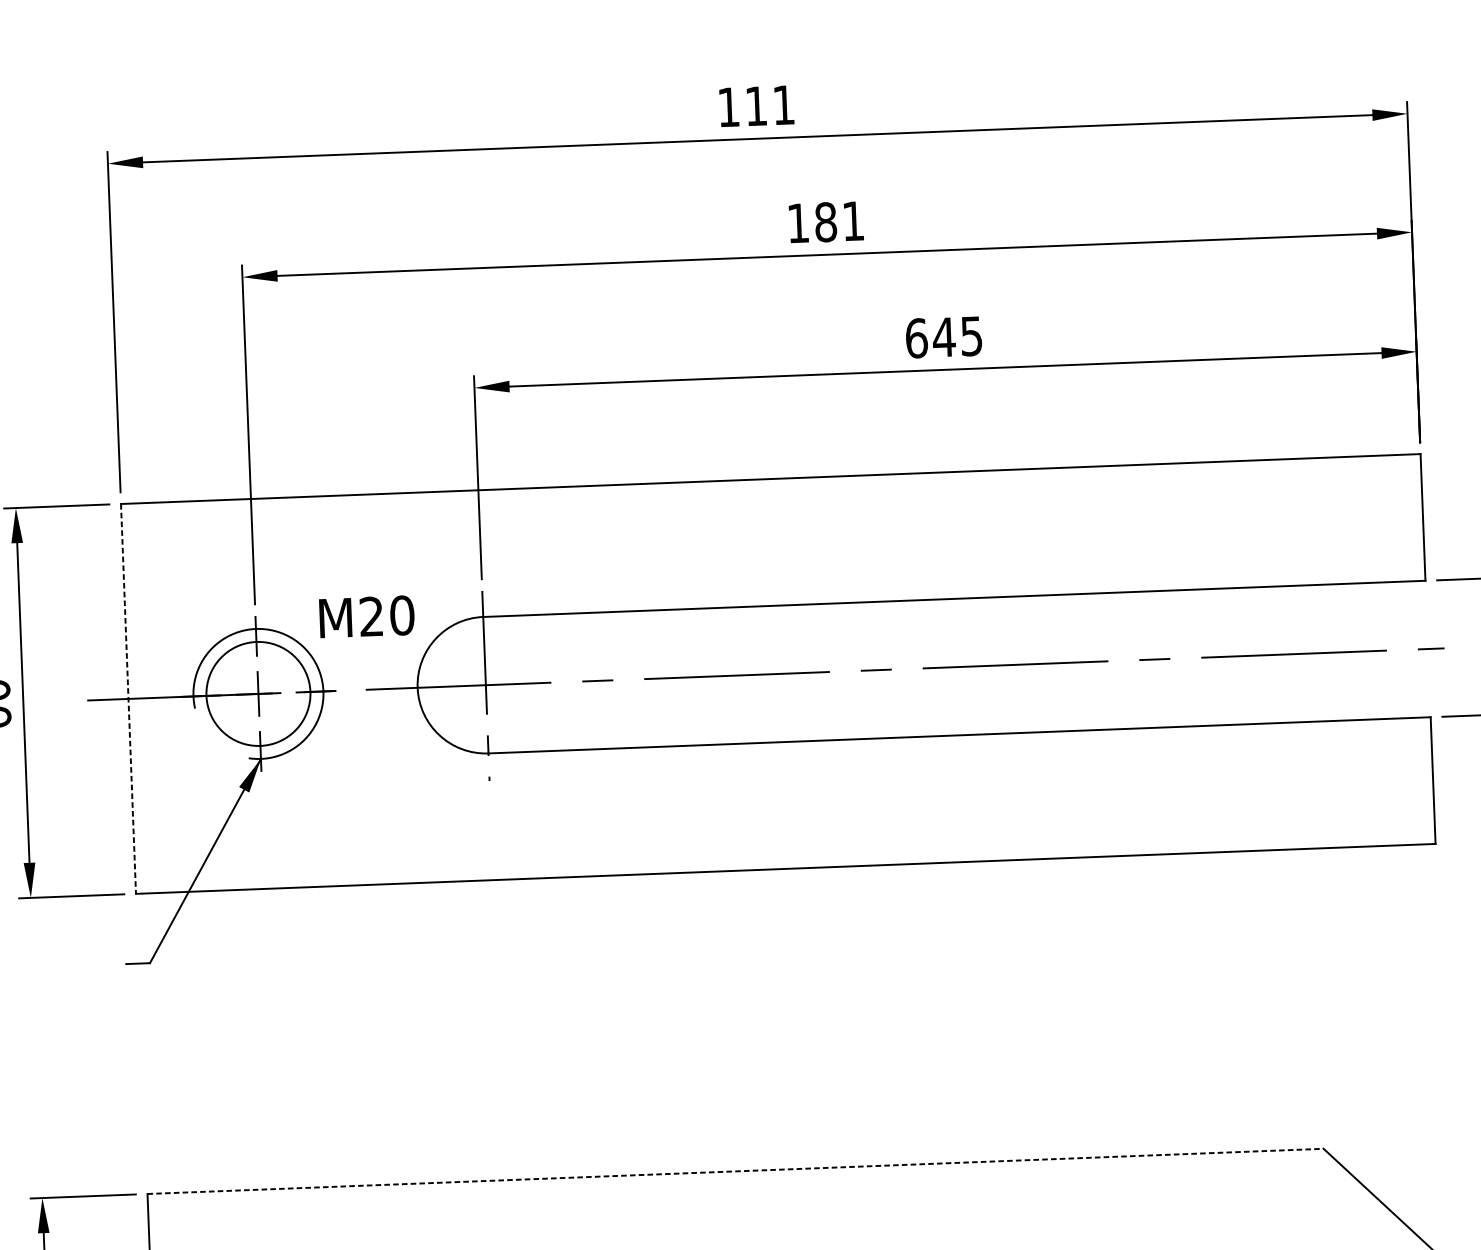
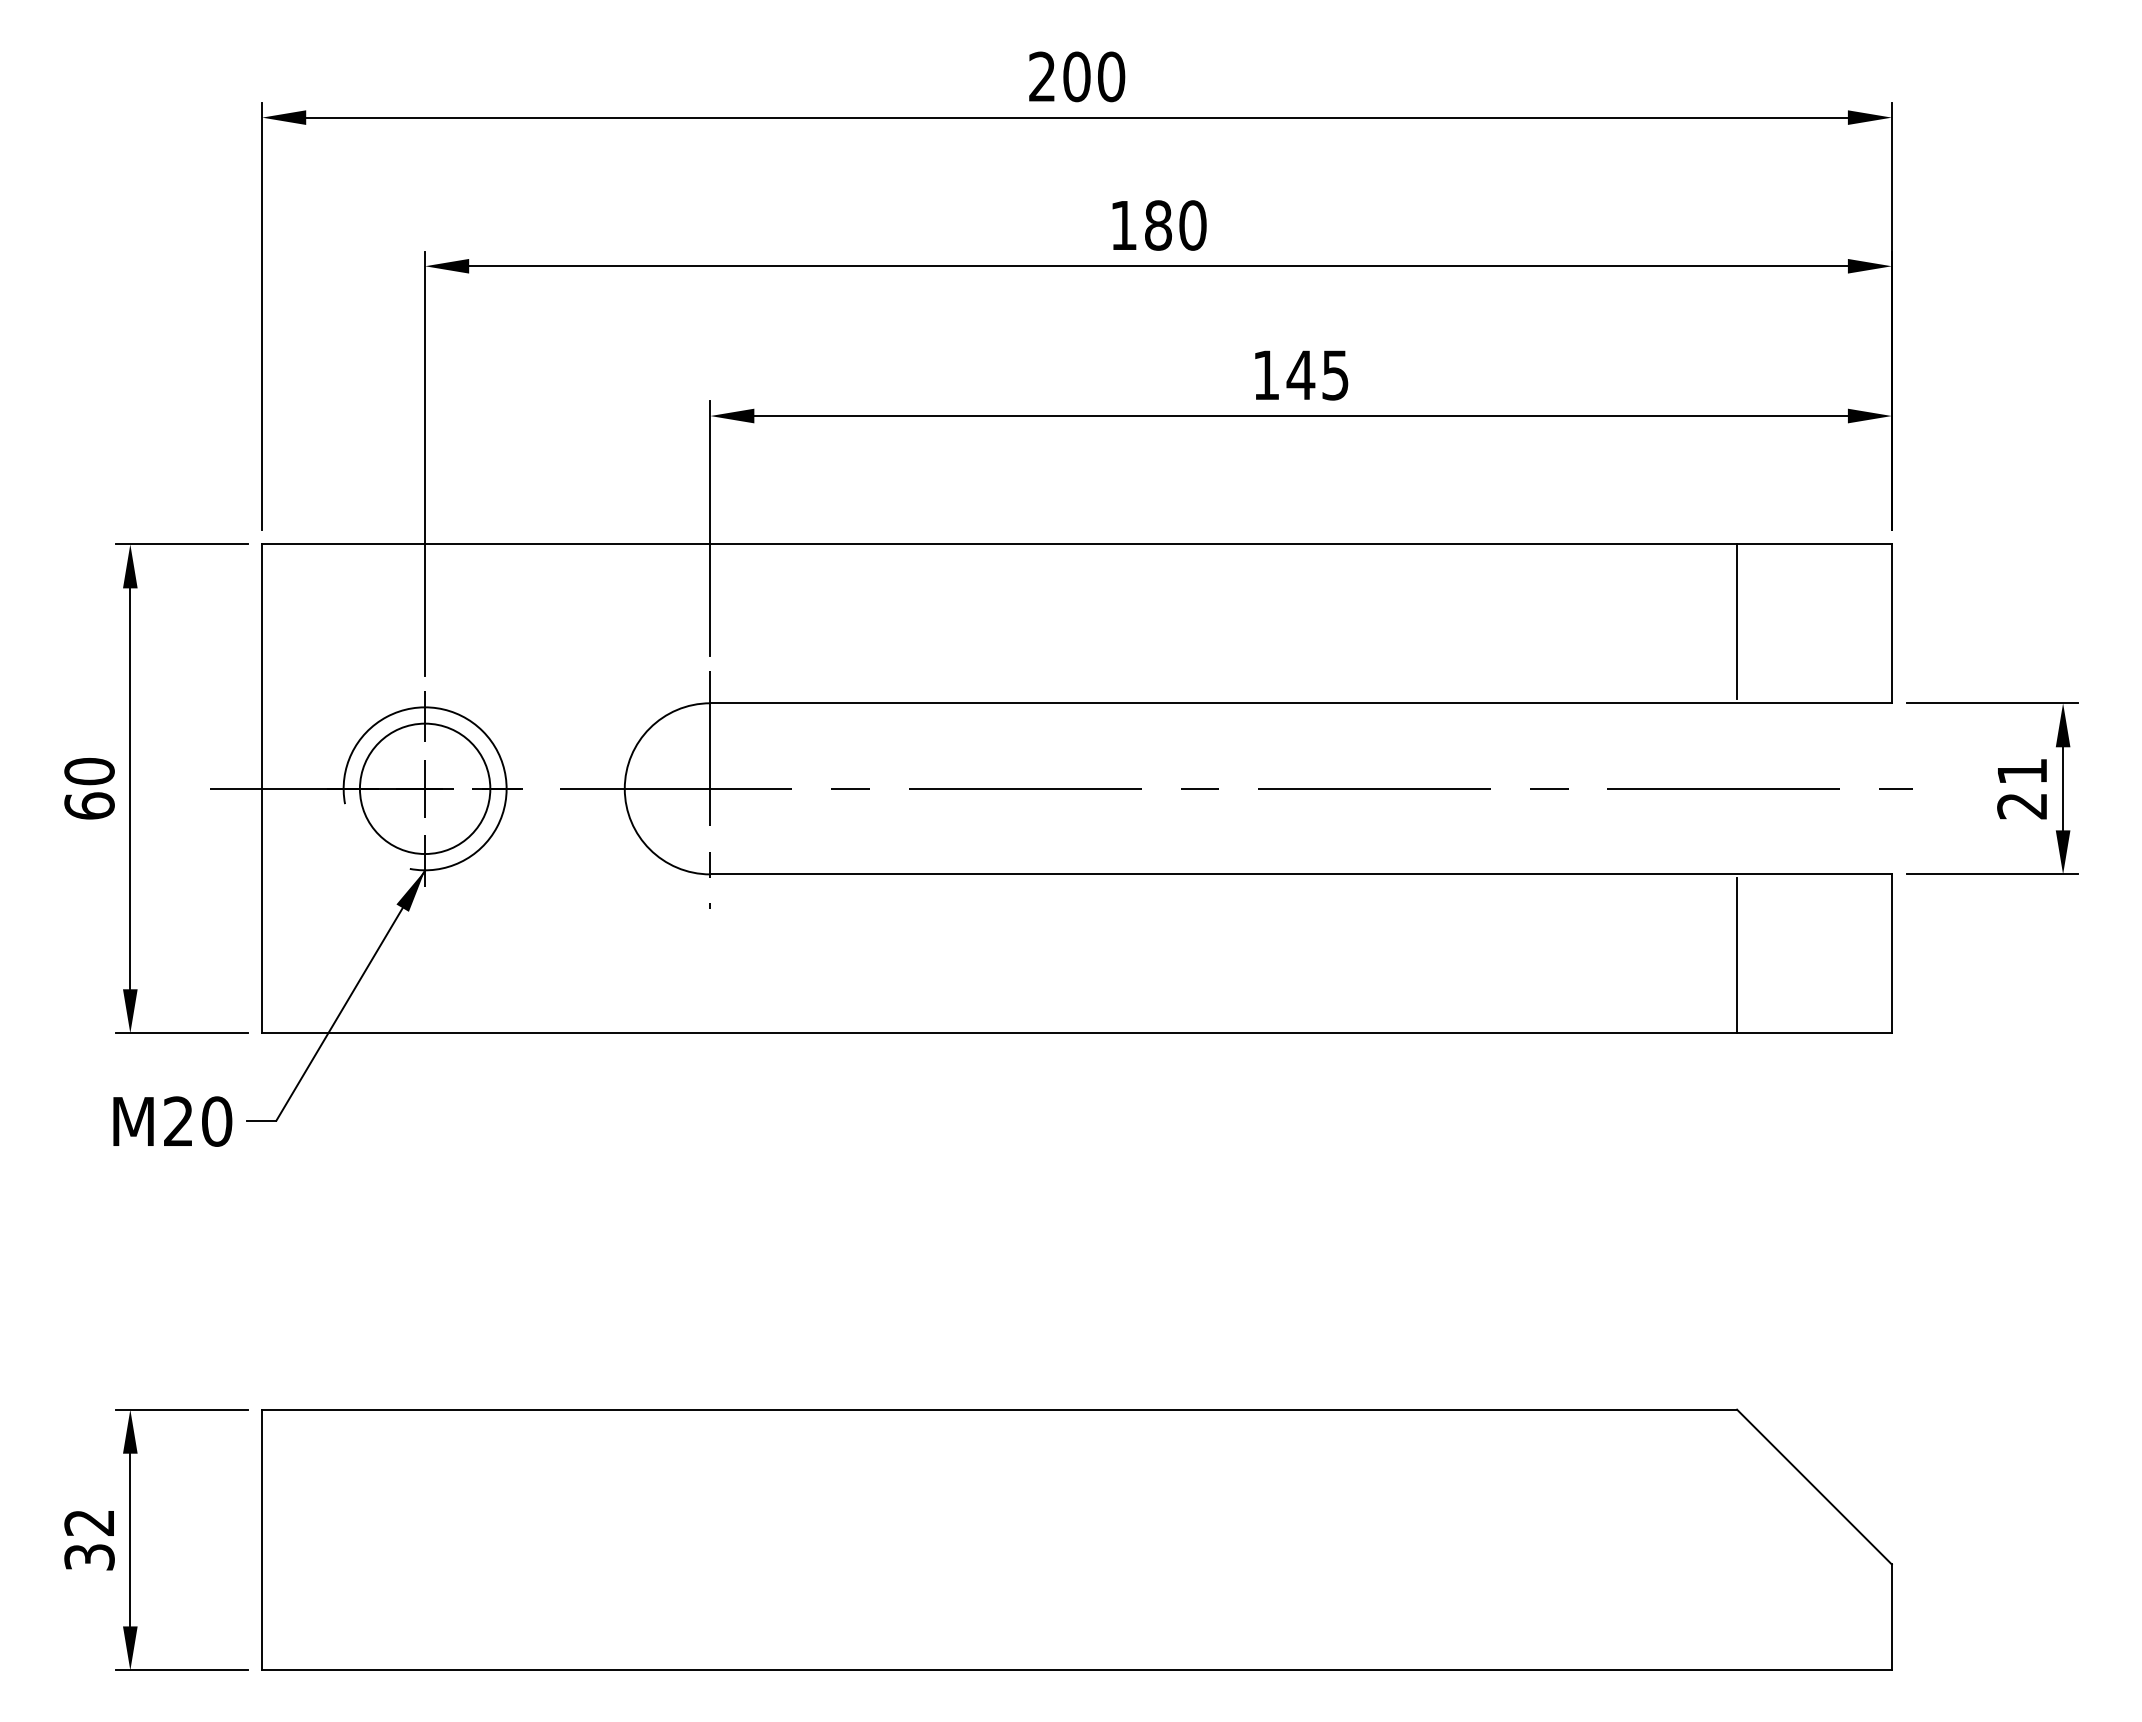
text: (756, 105) -> (1077, 76), 111 -> 200
text: (853, 221) -> (1192, 225), 181 -> 180
text: (916, 338) -> (1266, 375), 645 -> 145
line: (1299, 520) -> (1737, 621), added
text: (366, 616) -> (172, 1121), moved
line: (128, 699) -> (262, 789), dashed -> solid
line: (1310, 786) -> (1737, 955), added
line: (736, 1171) -> (1000, 1409), dashed -> solid

